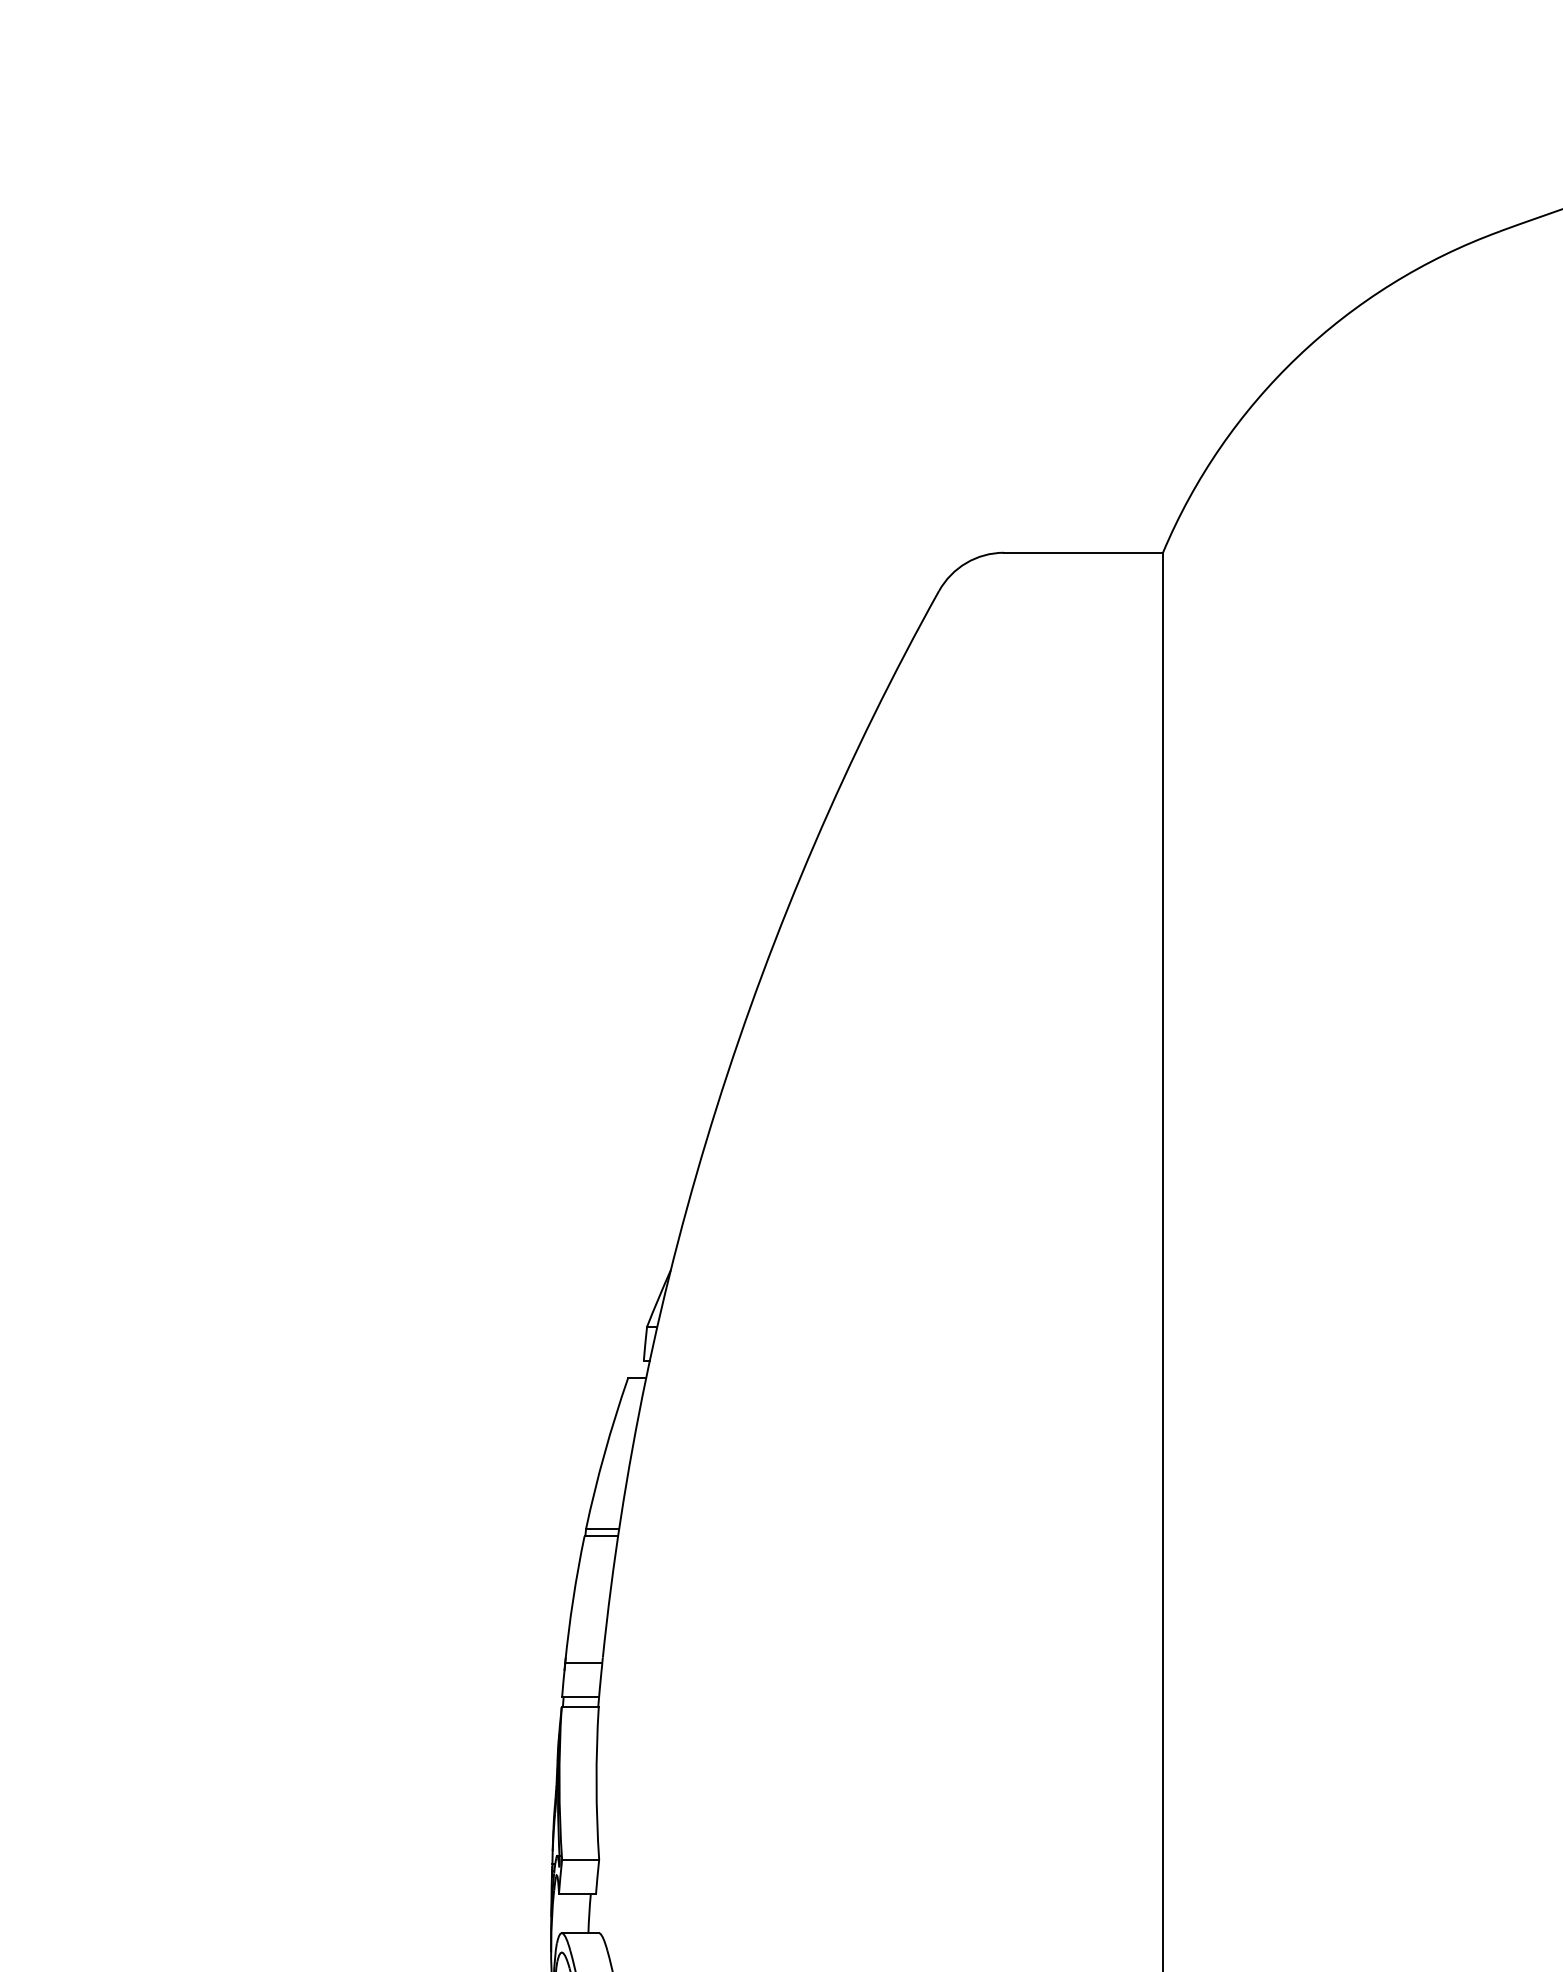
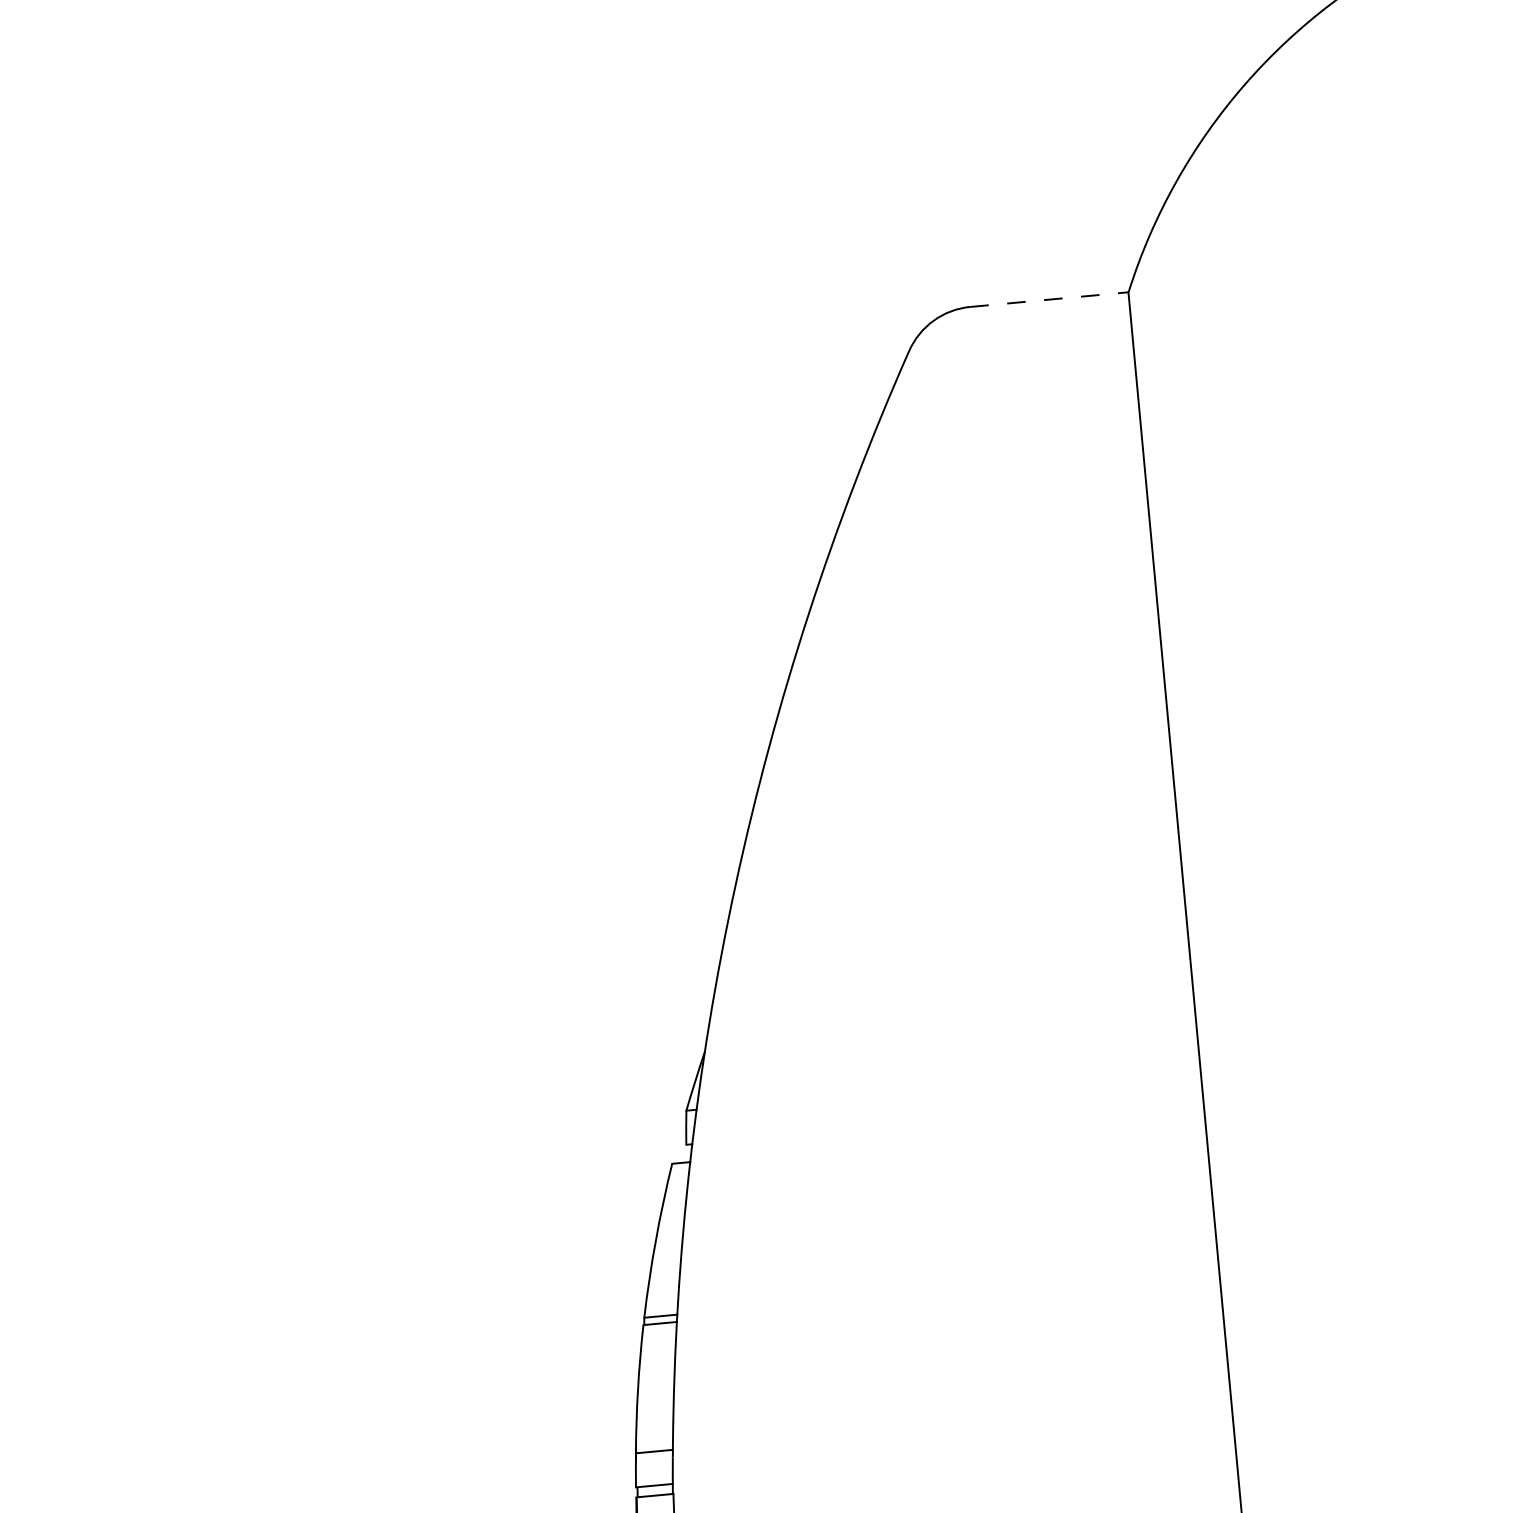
line: (1083, 552) -> (1049, 299), solid -> dashed

